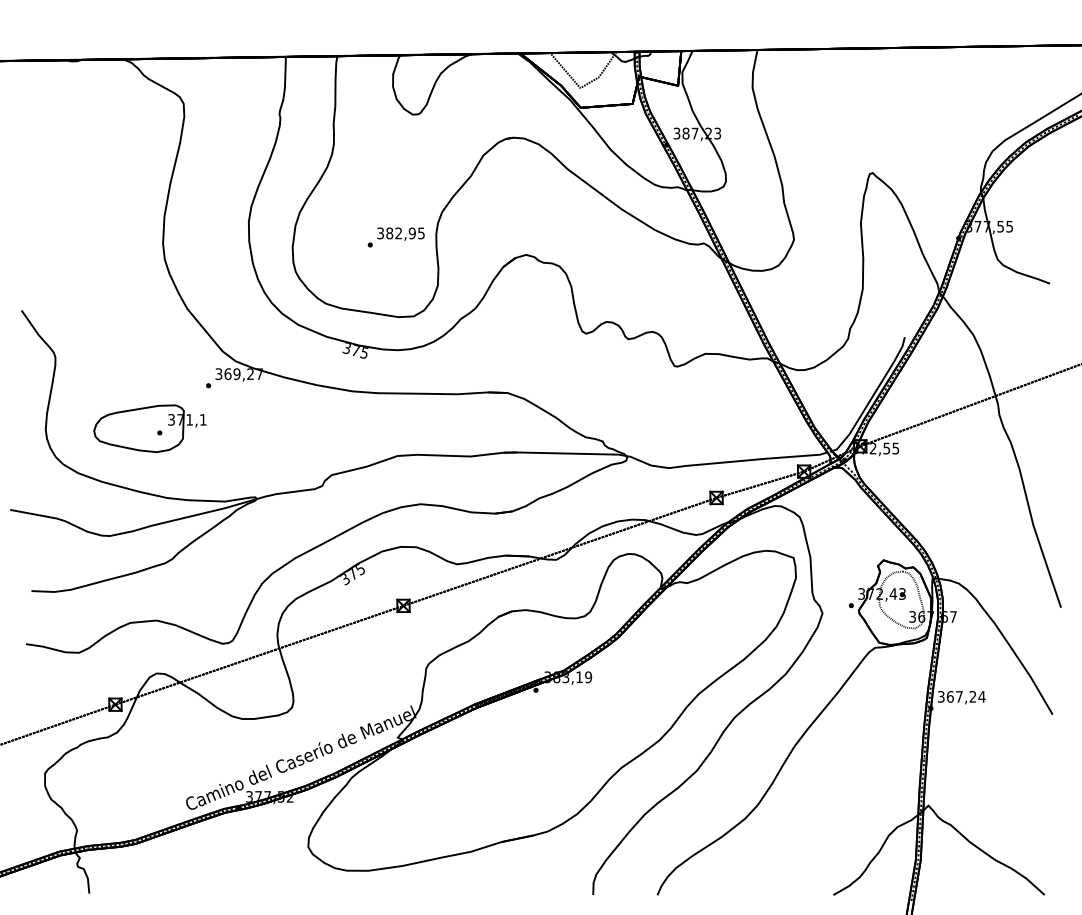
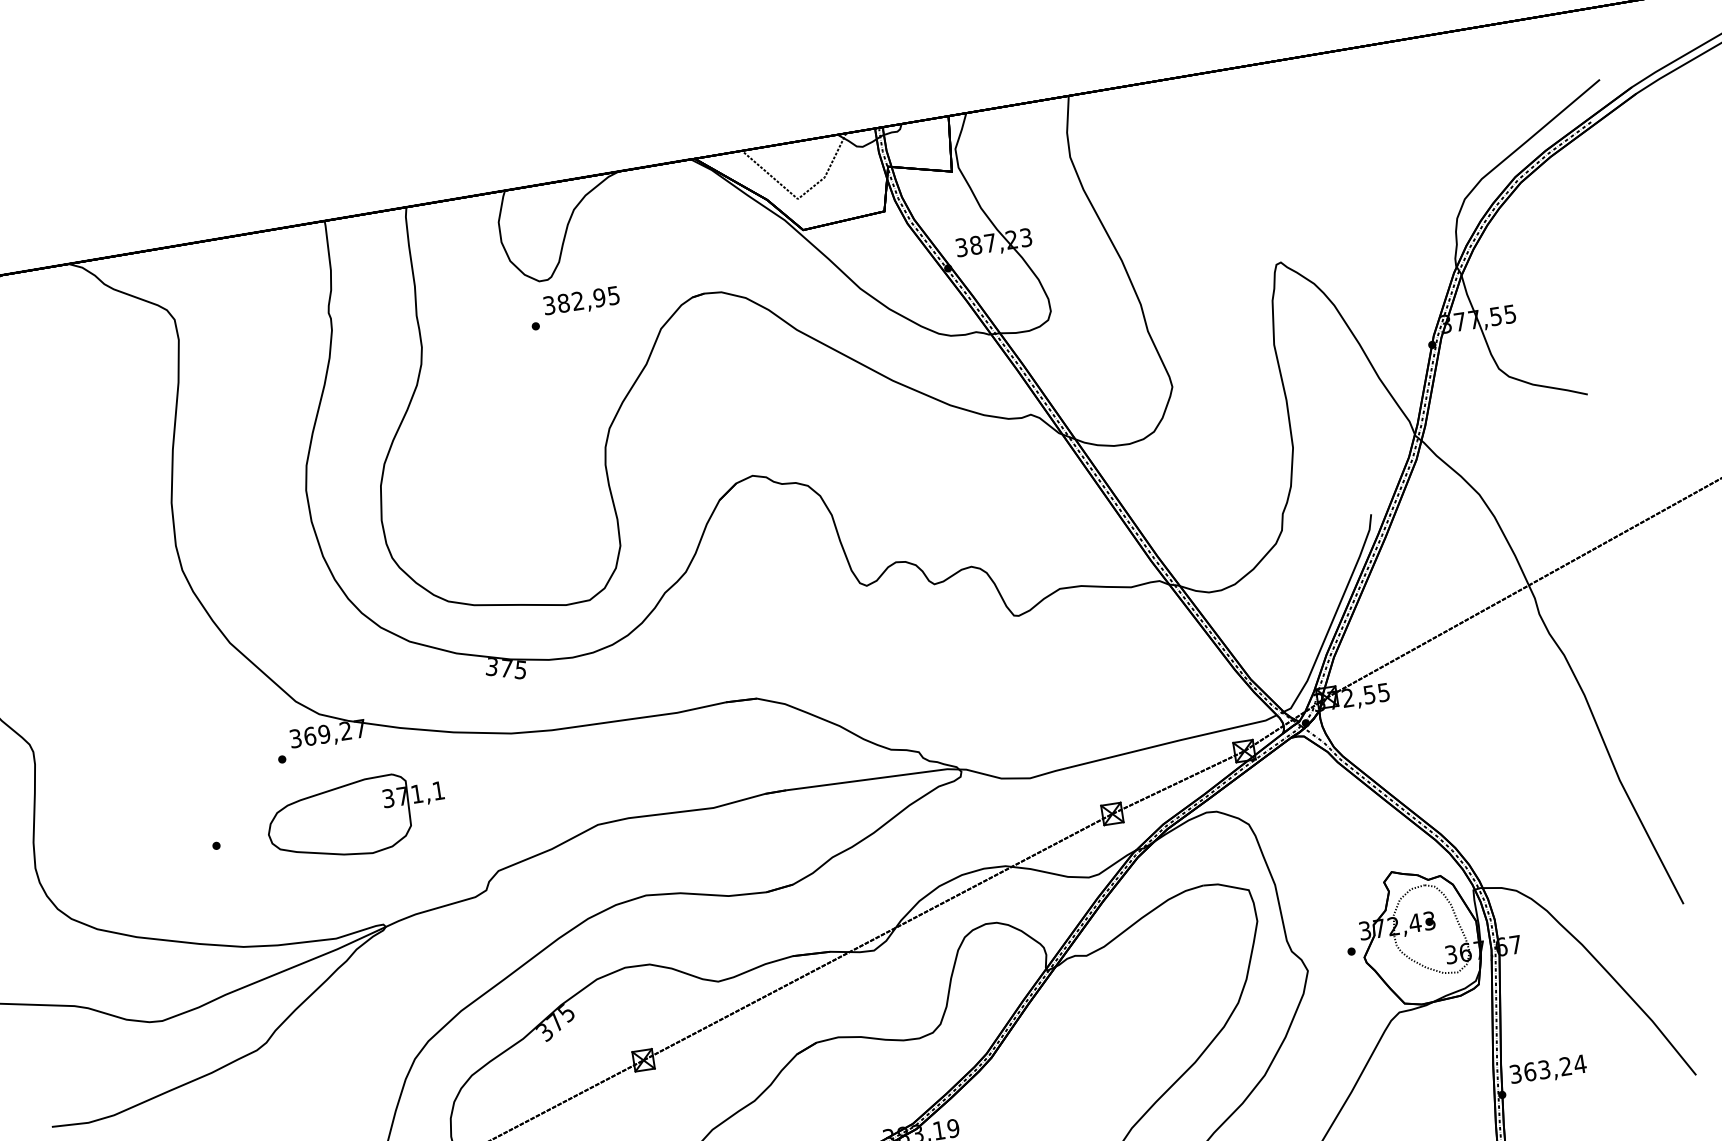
text: (395, 237) -> (573, 308), moved
part: (149, 428) -> (355, 817), moved
text: (959, 696) -> (1544, 1069), 367,24 -> 363,24

